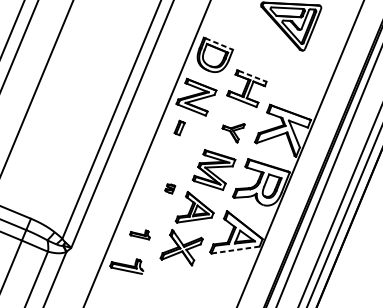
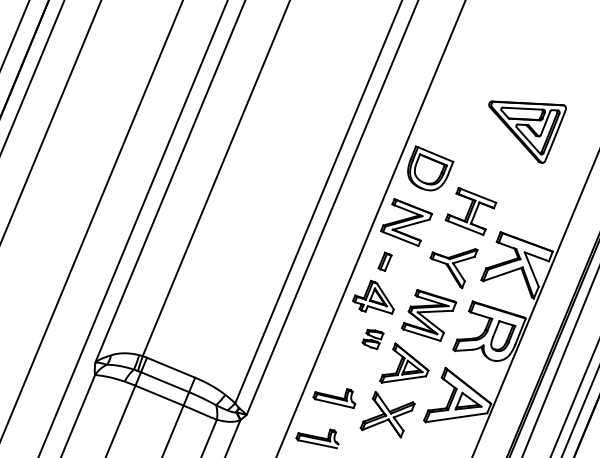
line: (219, 44) -> (436, 154), dashed -> solid
line: (252, 76) -> (478, 195), dashed -> solid
part: (233, 133) -> (453, 268), size x1.67
part: (170, 155) -> (373, 296), added
part: (169, 188) -> (372, 339), size x1.67
part: (140, 235) -> (334, 398), size x1.67
line: (235, 249) -> (456, 417), dashed -> solid

